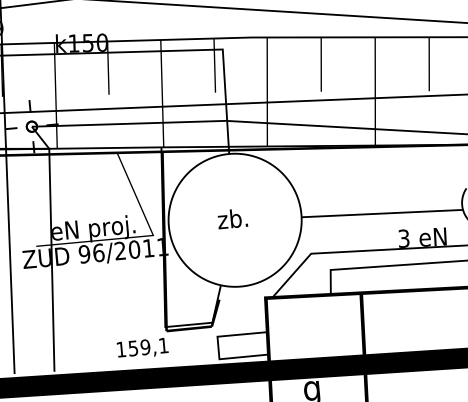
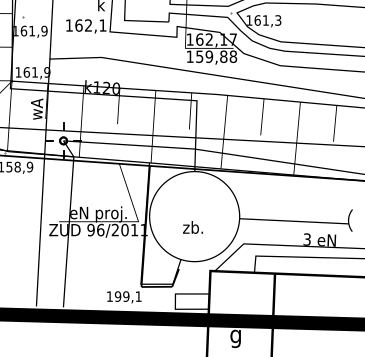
text: (87, 42) -> (106, 87), k150 -> k120
text: (231, 218) -> (192, 227), moved
text: (132, 348) -> (117, 296), 159,1 -> 199,1

